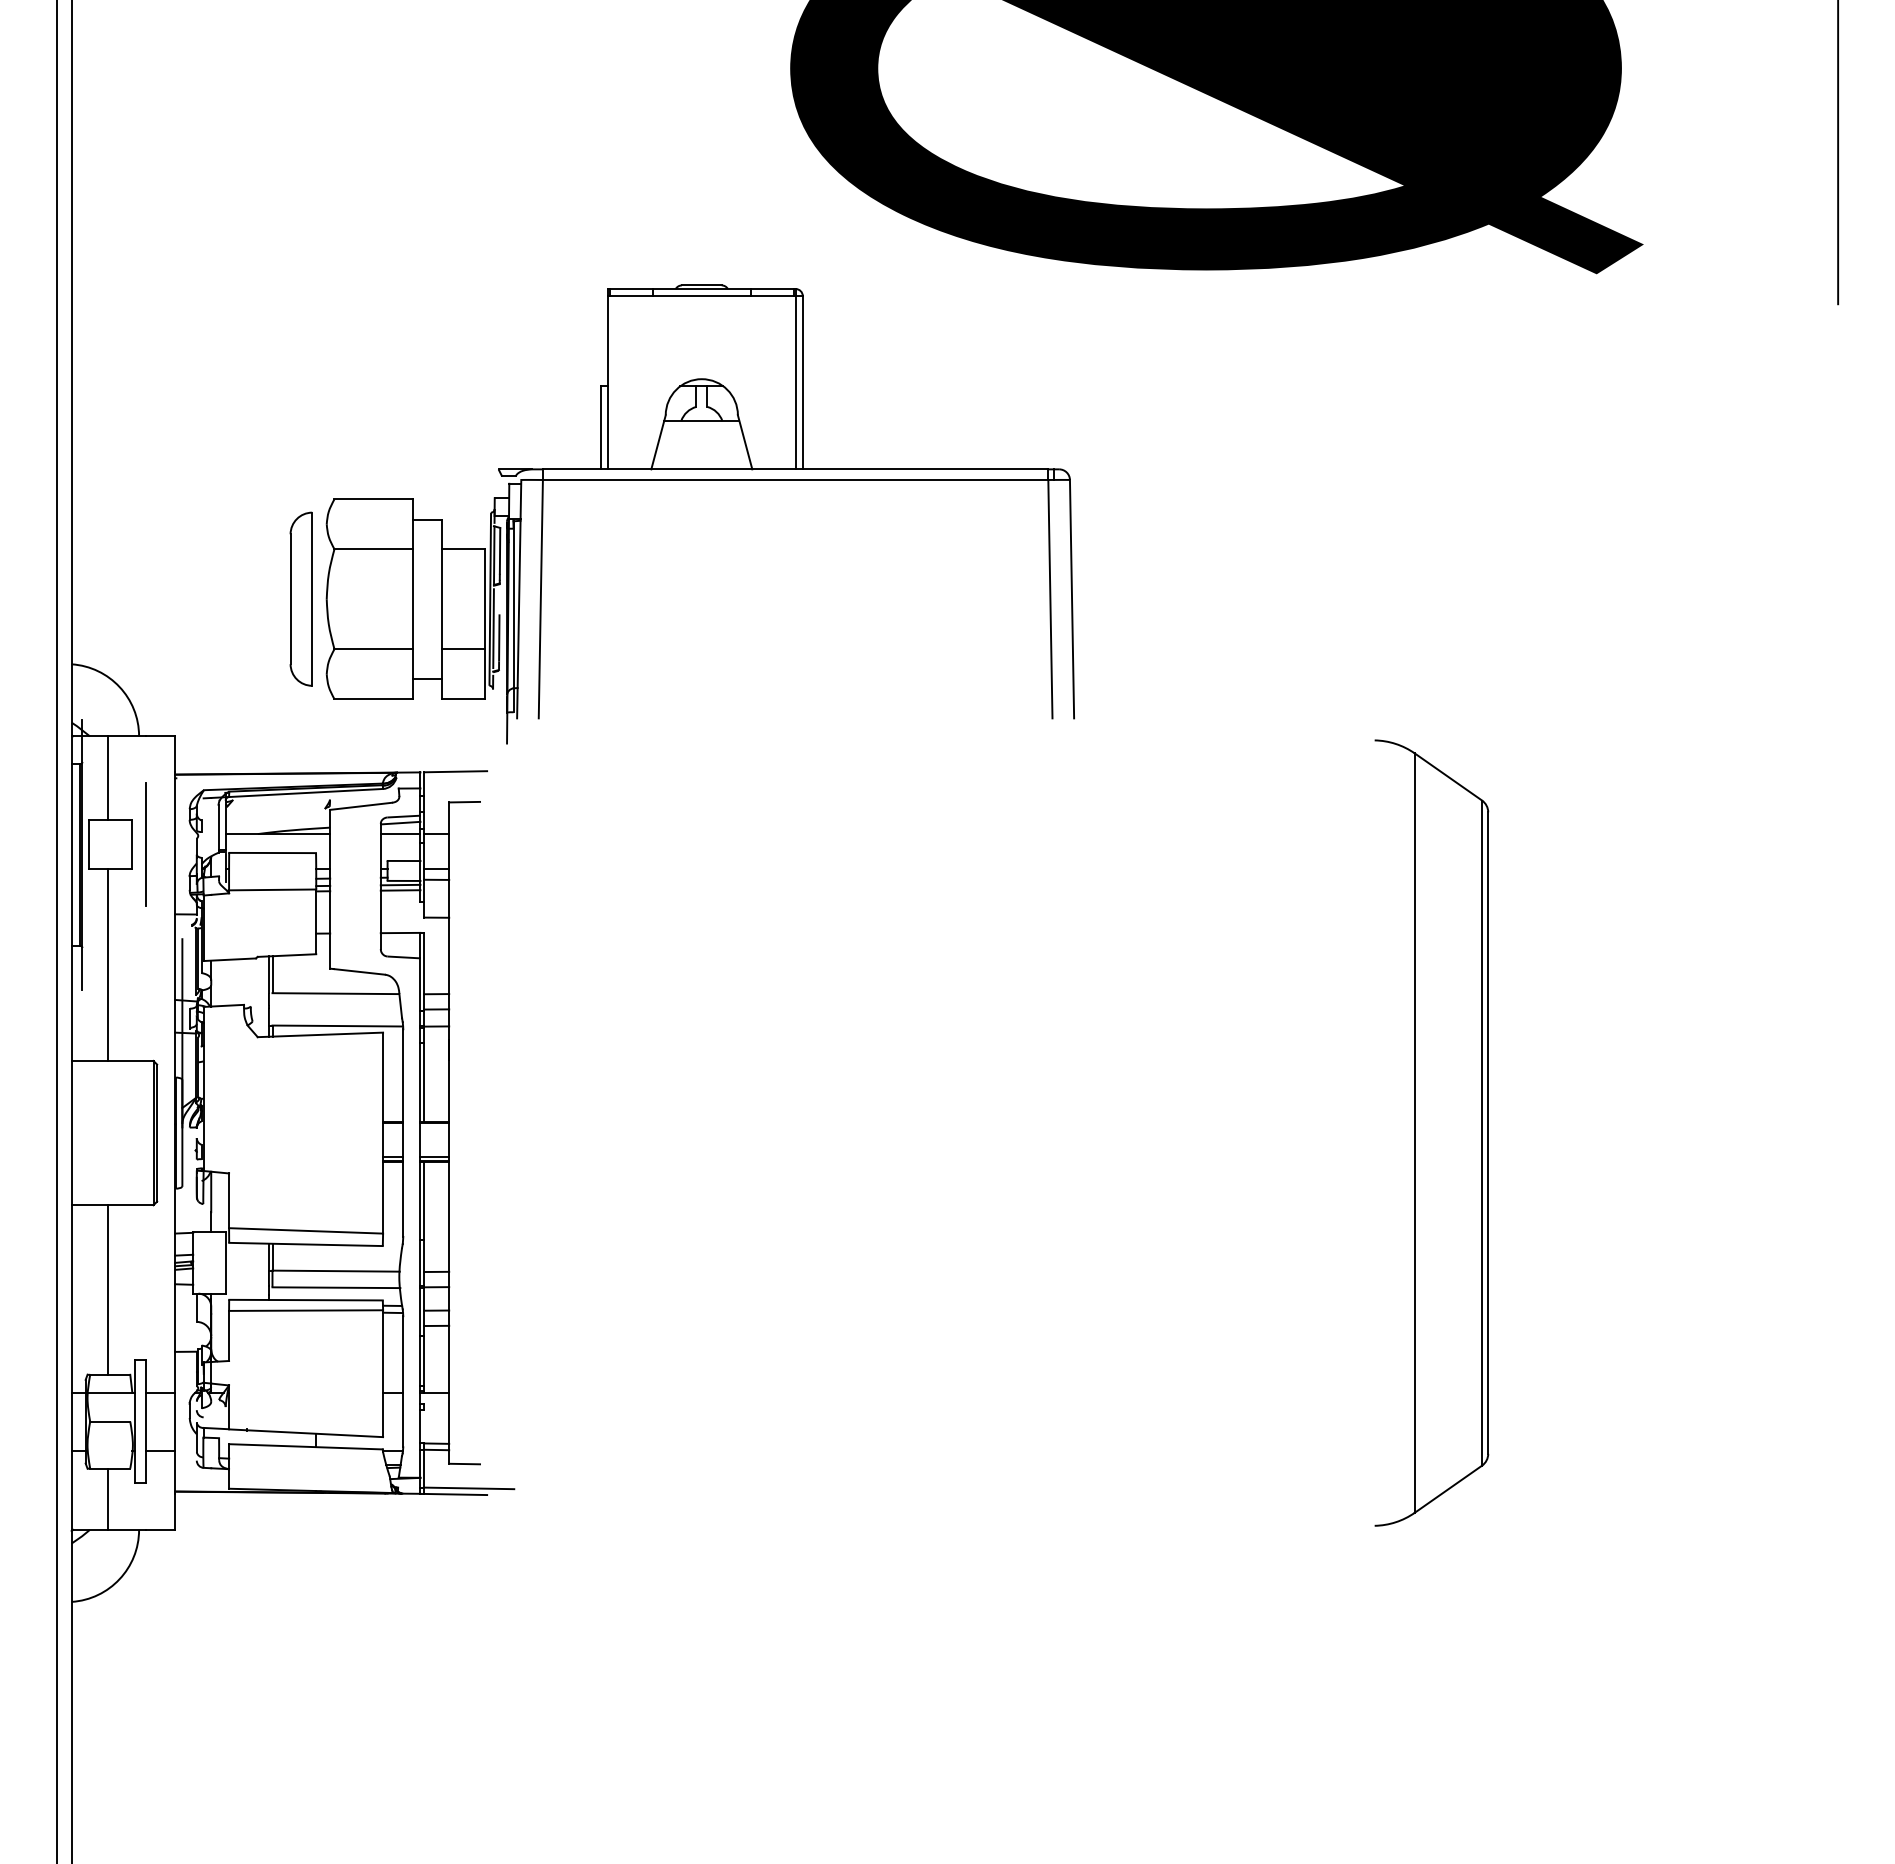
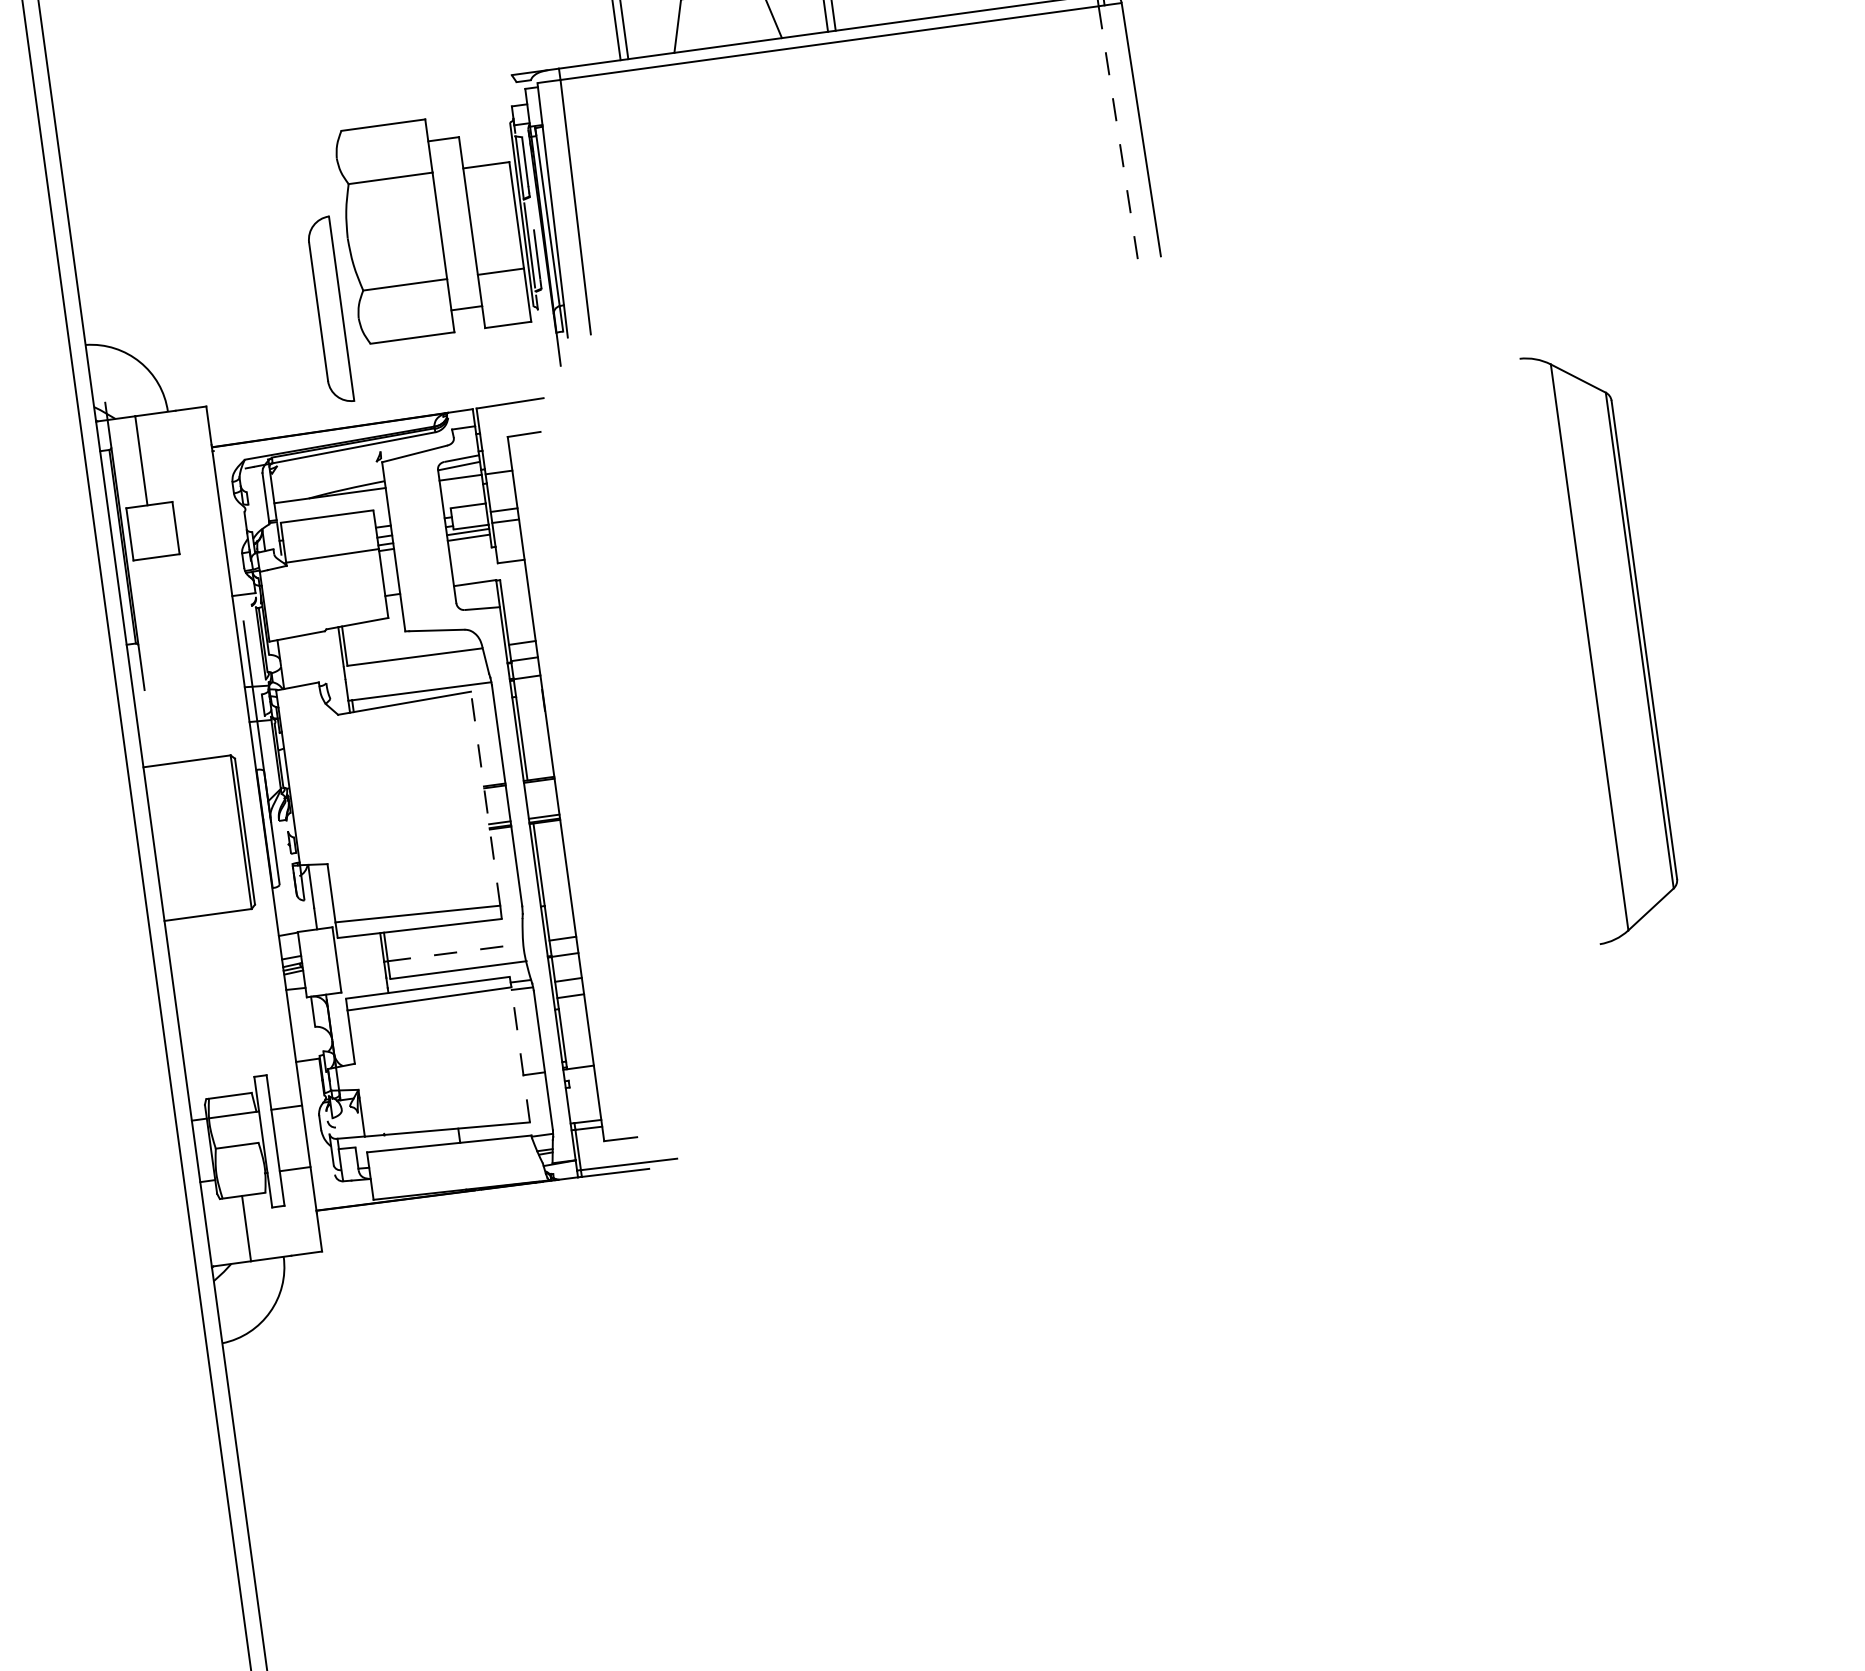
part: (300, 598) -> (329, 309), moved
line: (1050, 599) -> (1118, 133), solid -> dashed
line: (146, 844) -> (191, 525), removed
line: (108, 964) -> (168, 659), removed
line: (383, 1132) -> (485, 797), solid -> dashed
part: (1431, 1132) -> (1601, 645), size x0.7
line: (336, 1271) -> (456, 952), solid -> dashed
line: (108, 1289) -> (216, 1005), removed
line: (383, 1373) -> (521, 1054), solid -> dashed

